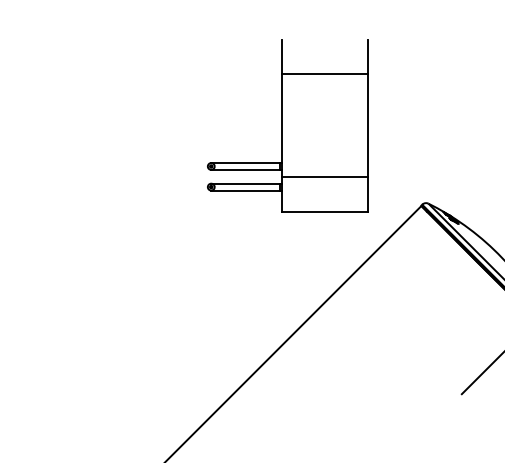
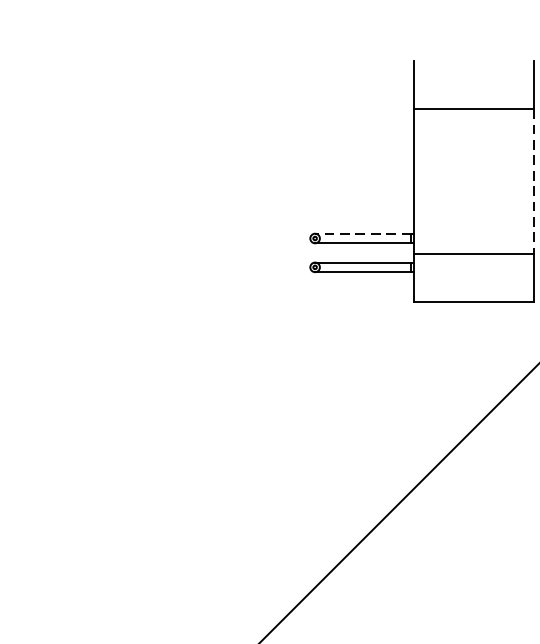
line: (367, 125) -> (533, 181), solid -> dashed
line: (245, 163) -> (362, 234), solid -> dashed

